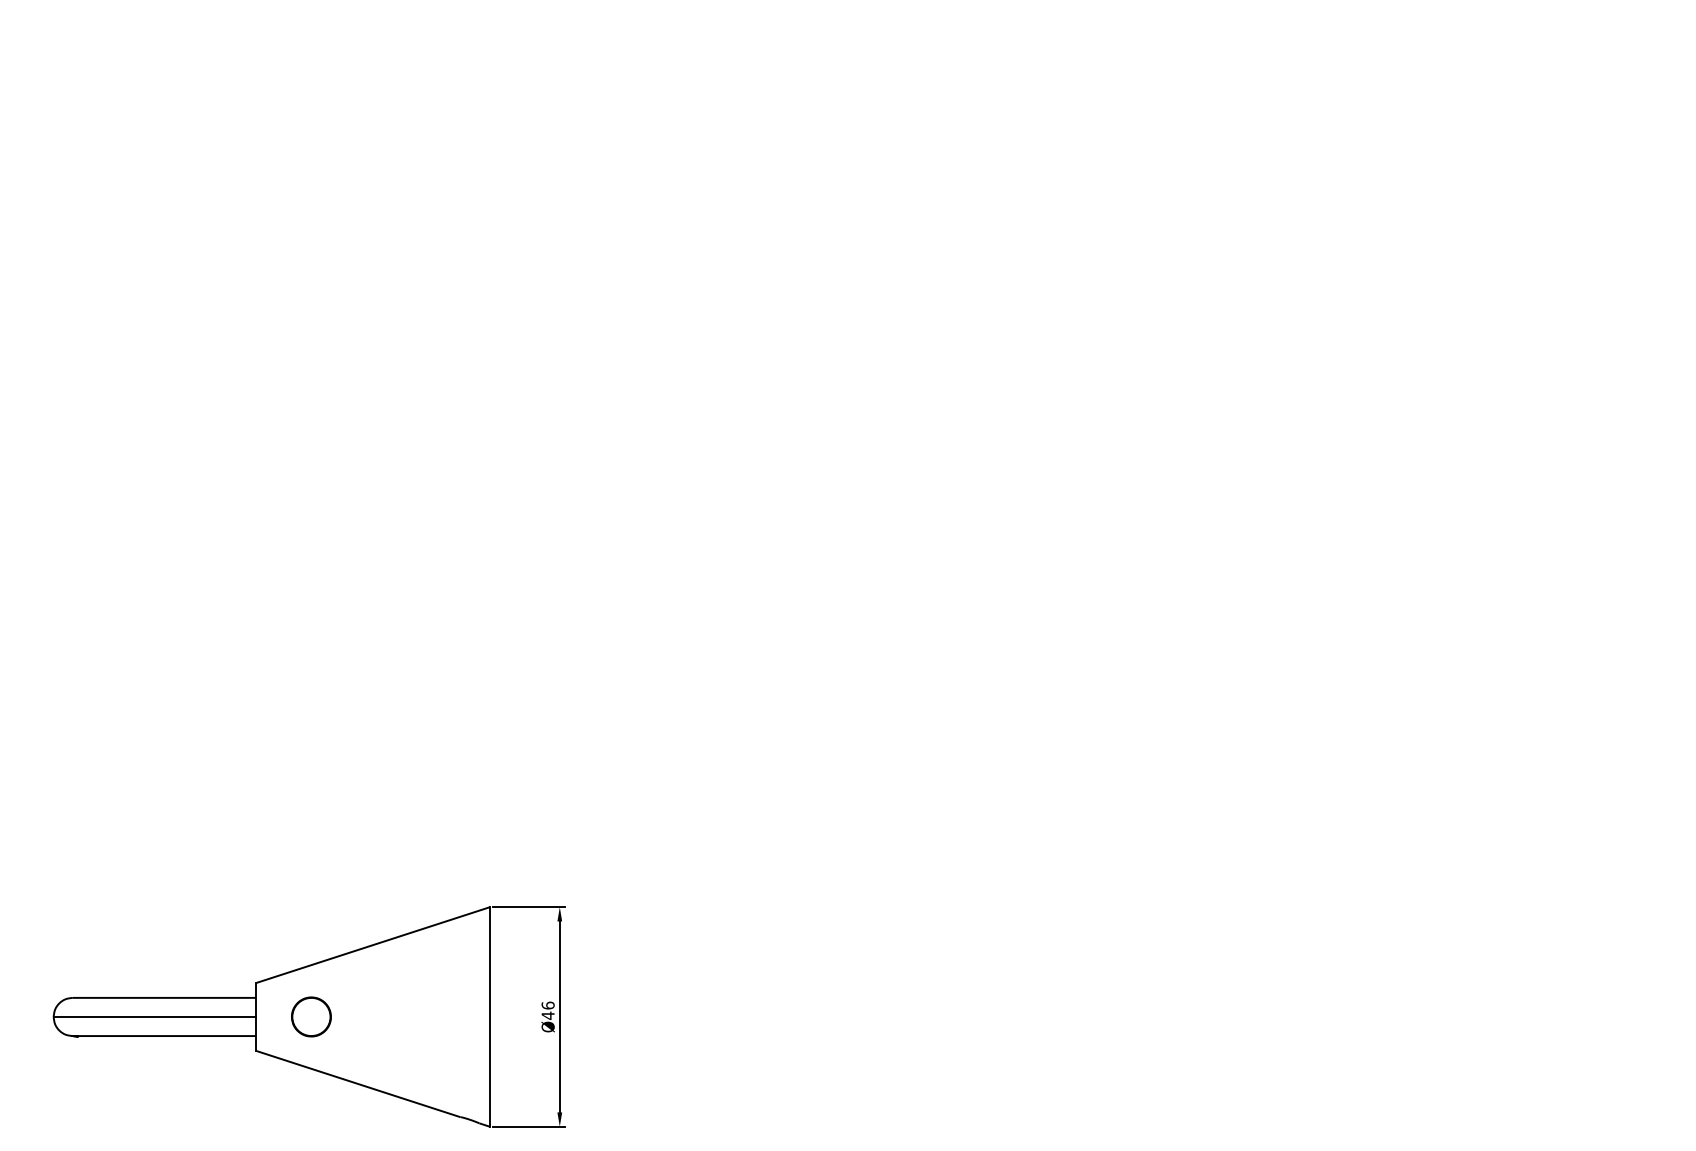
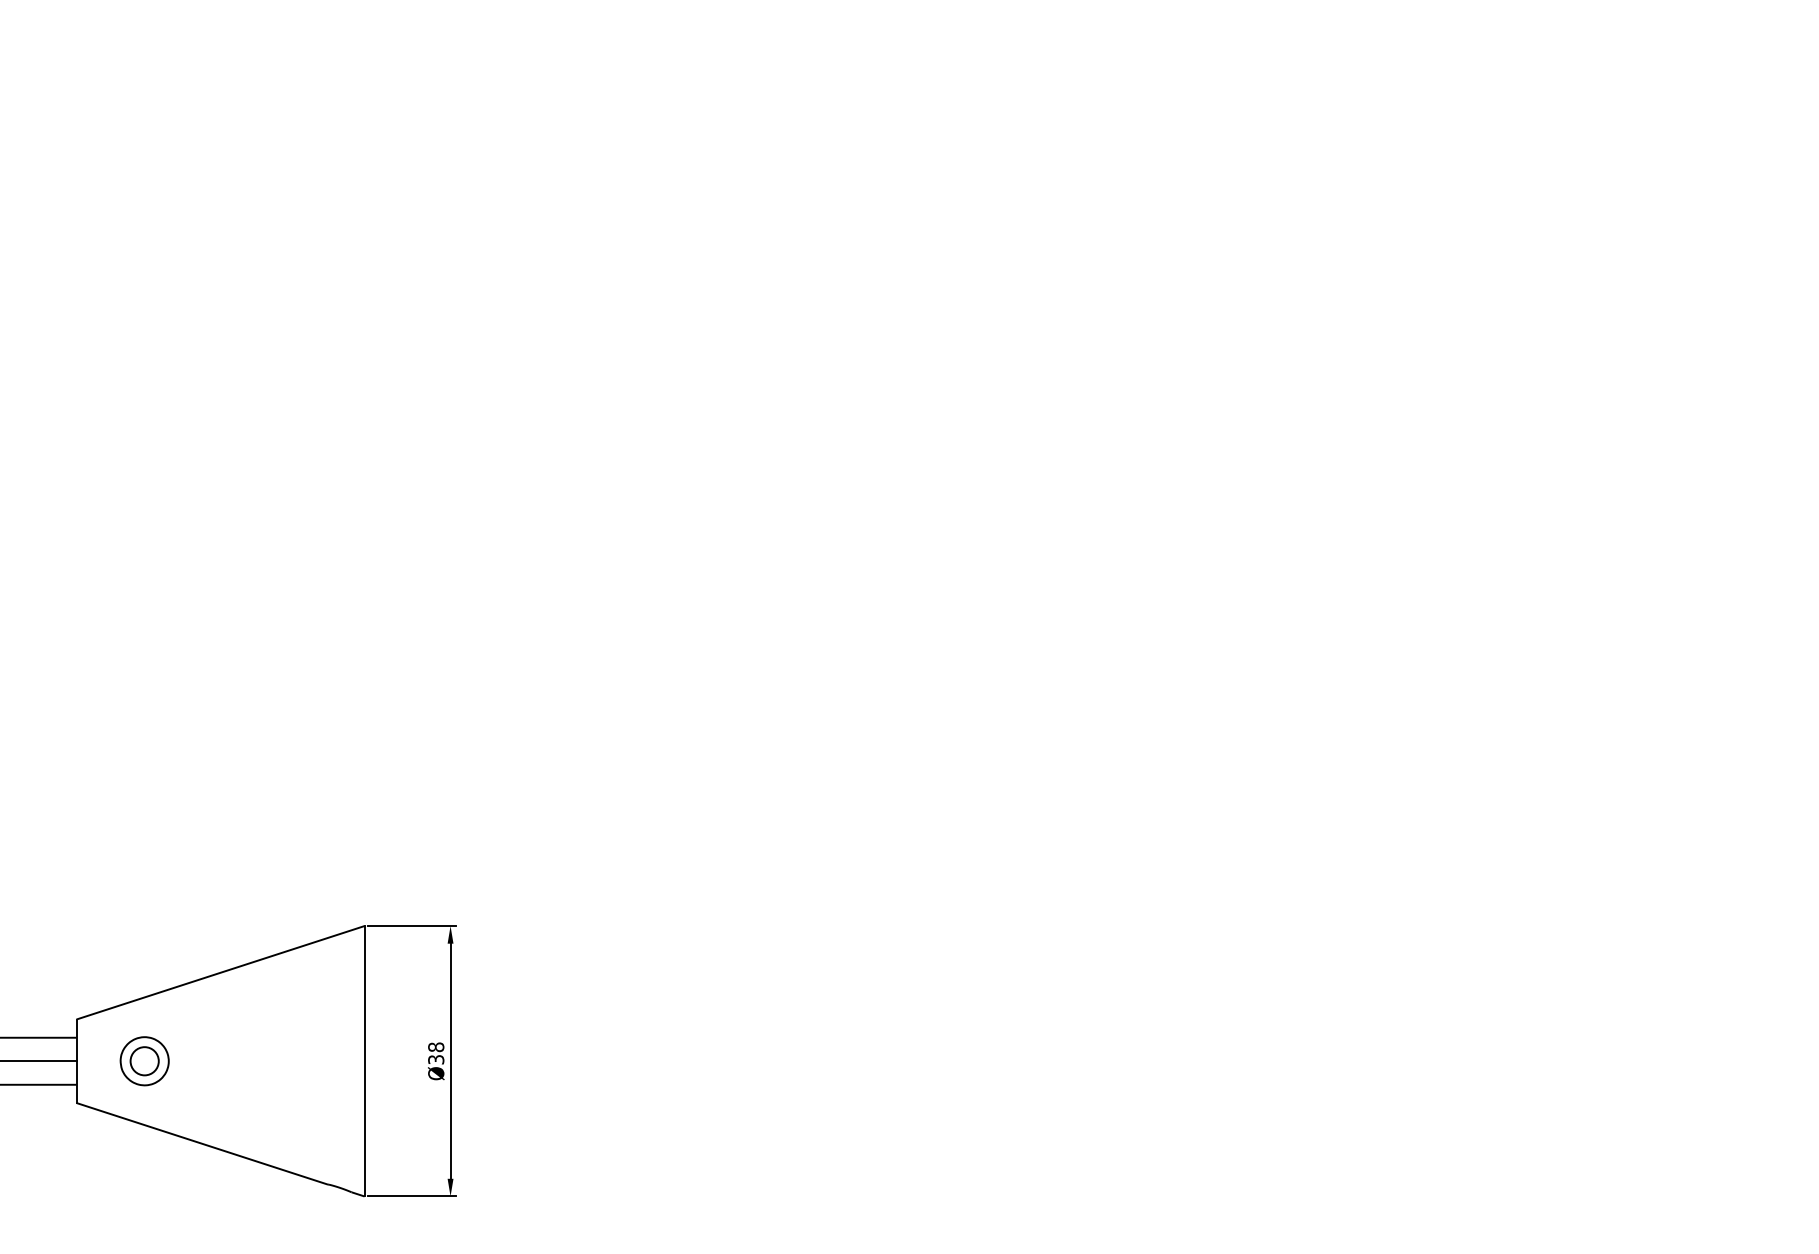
text: (547, 1010) -> (435, 1053), Ø46 -> Ø38
circle: (311, 1016) -> (144, 1060), size x0.6

